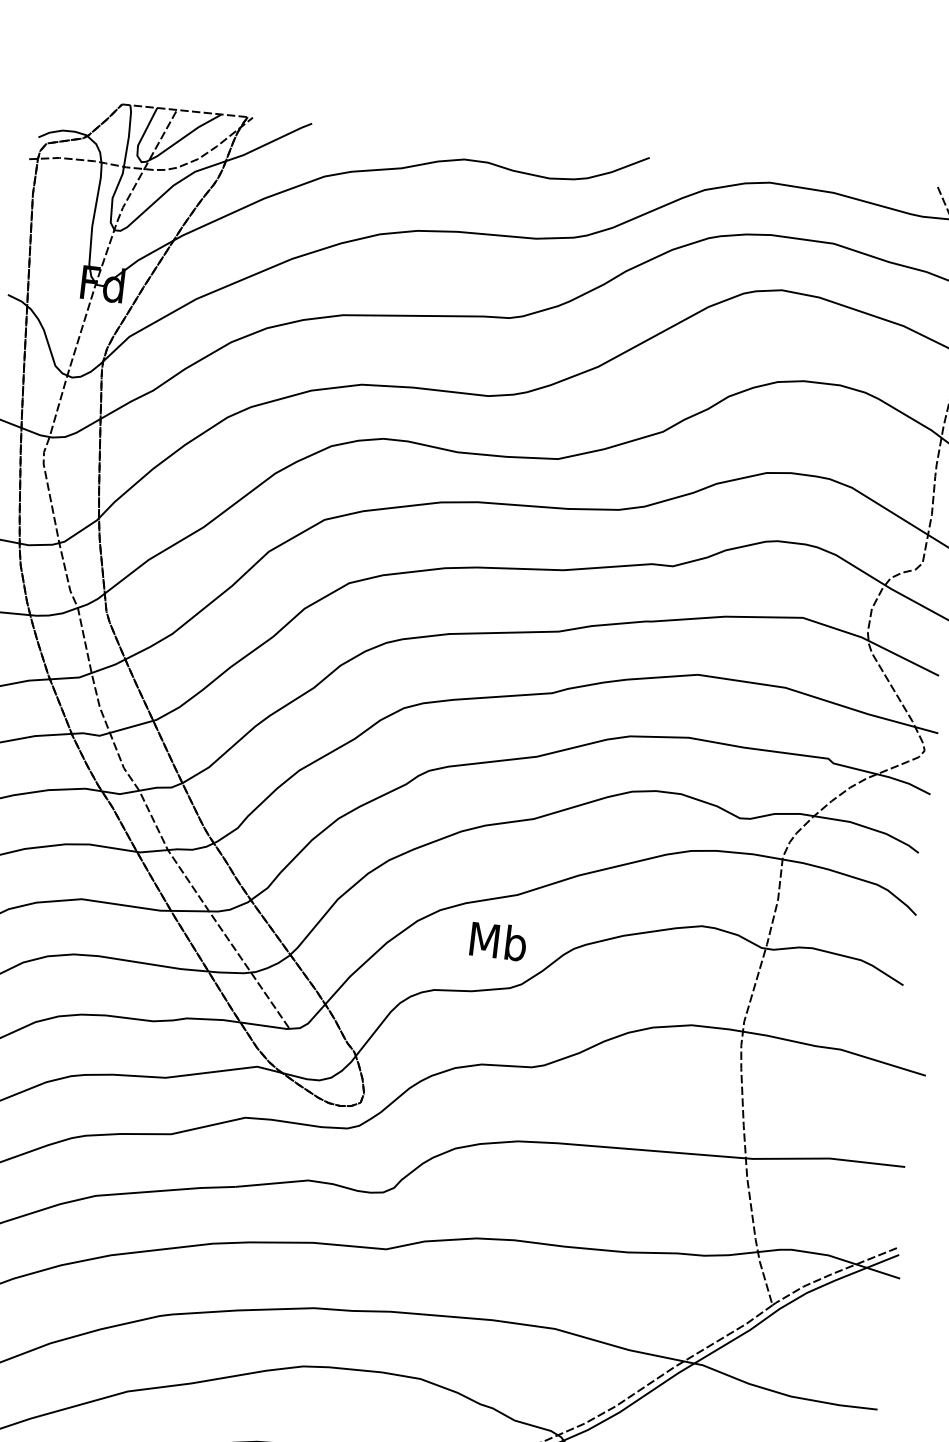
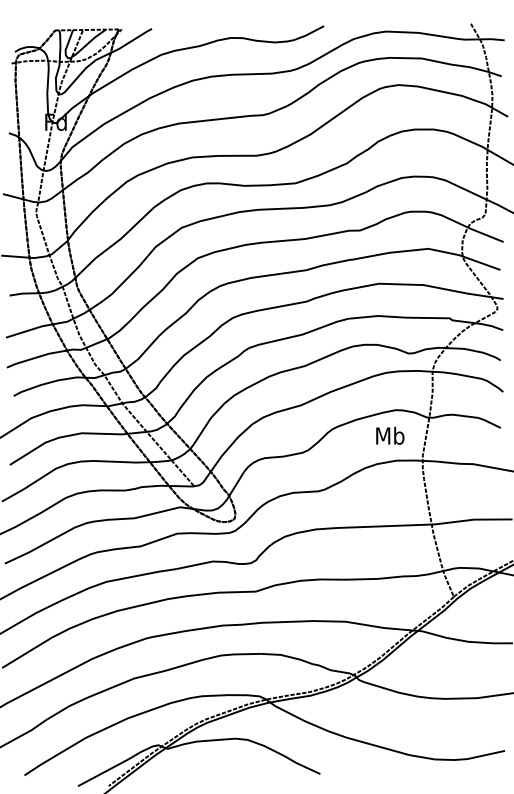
text: (499, 940) -> (390, 435), moved

